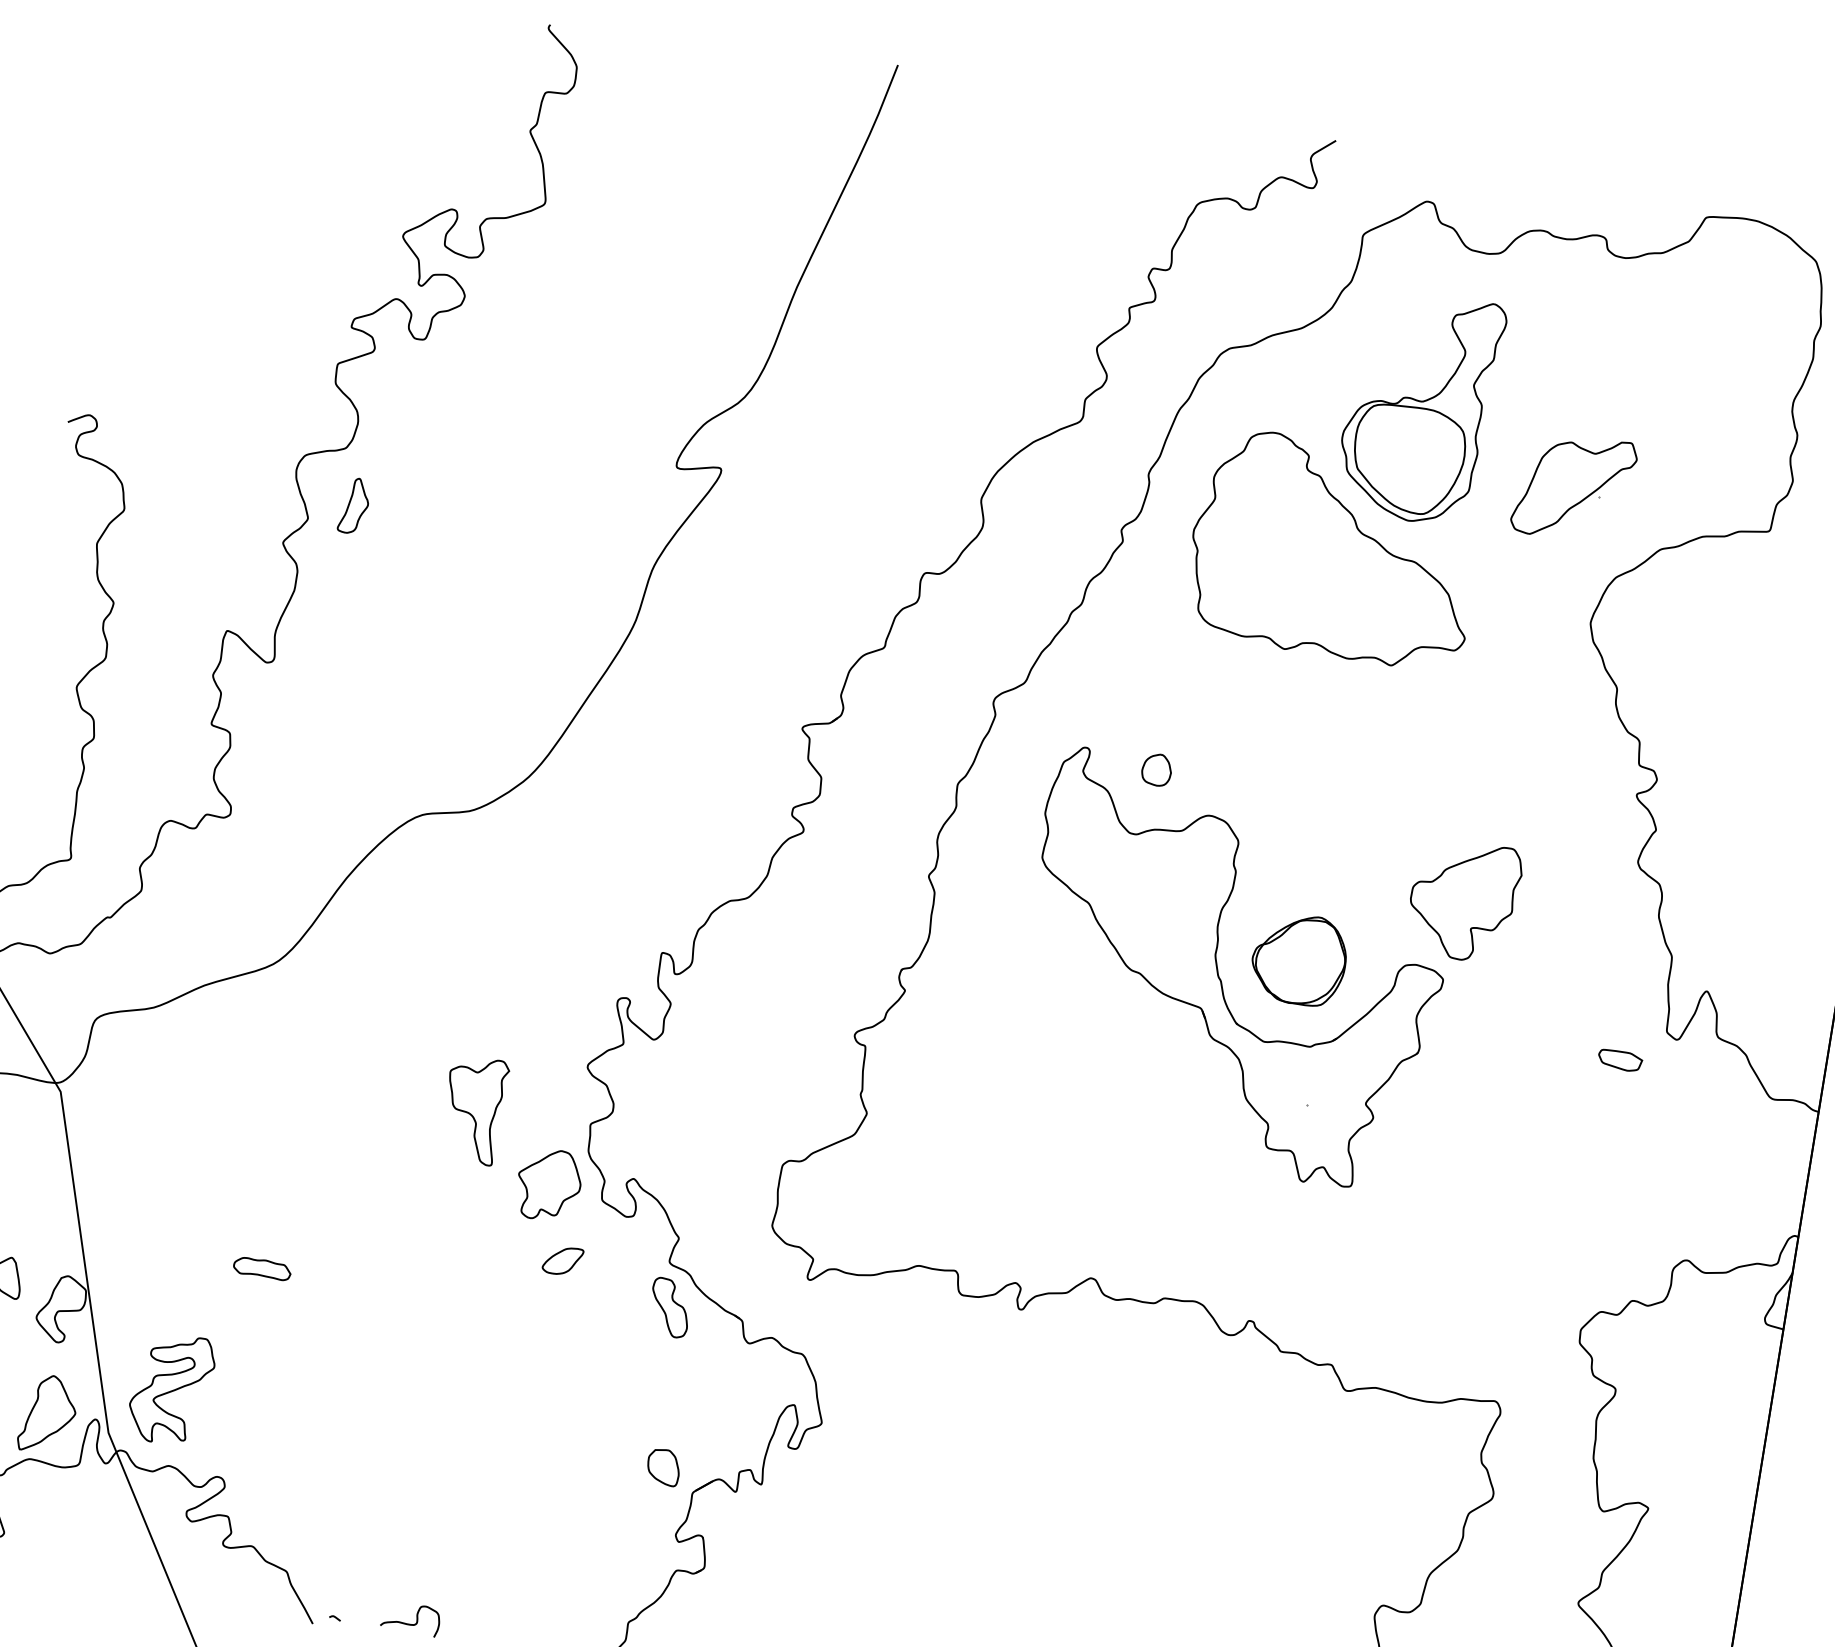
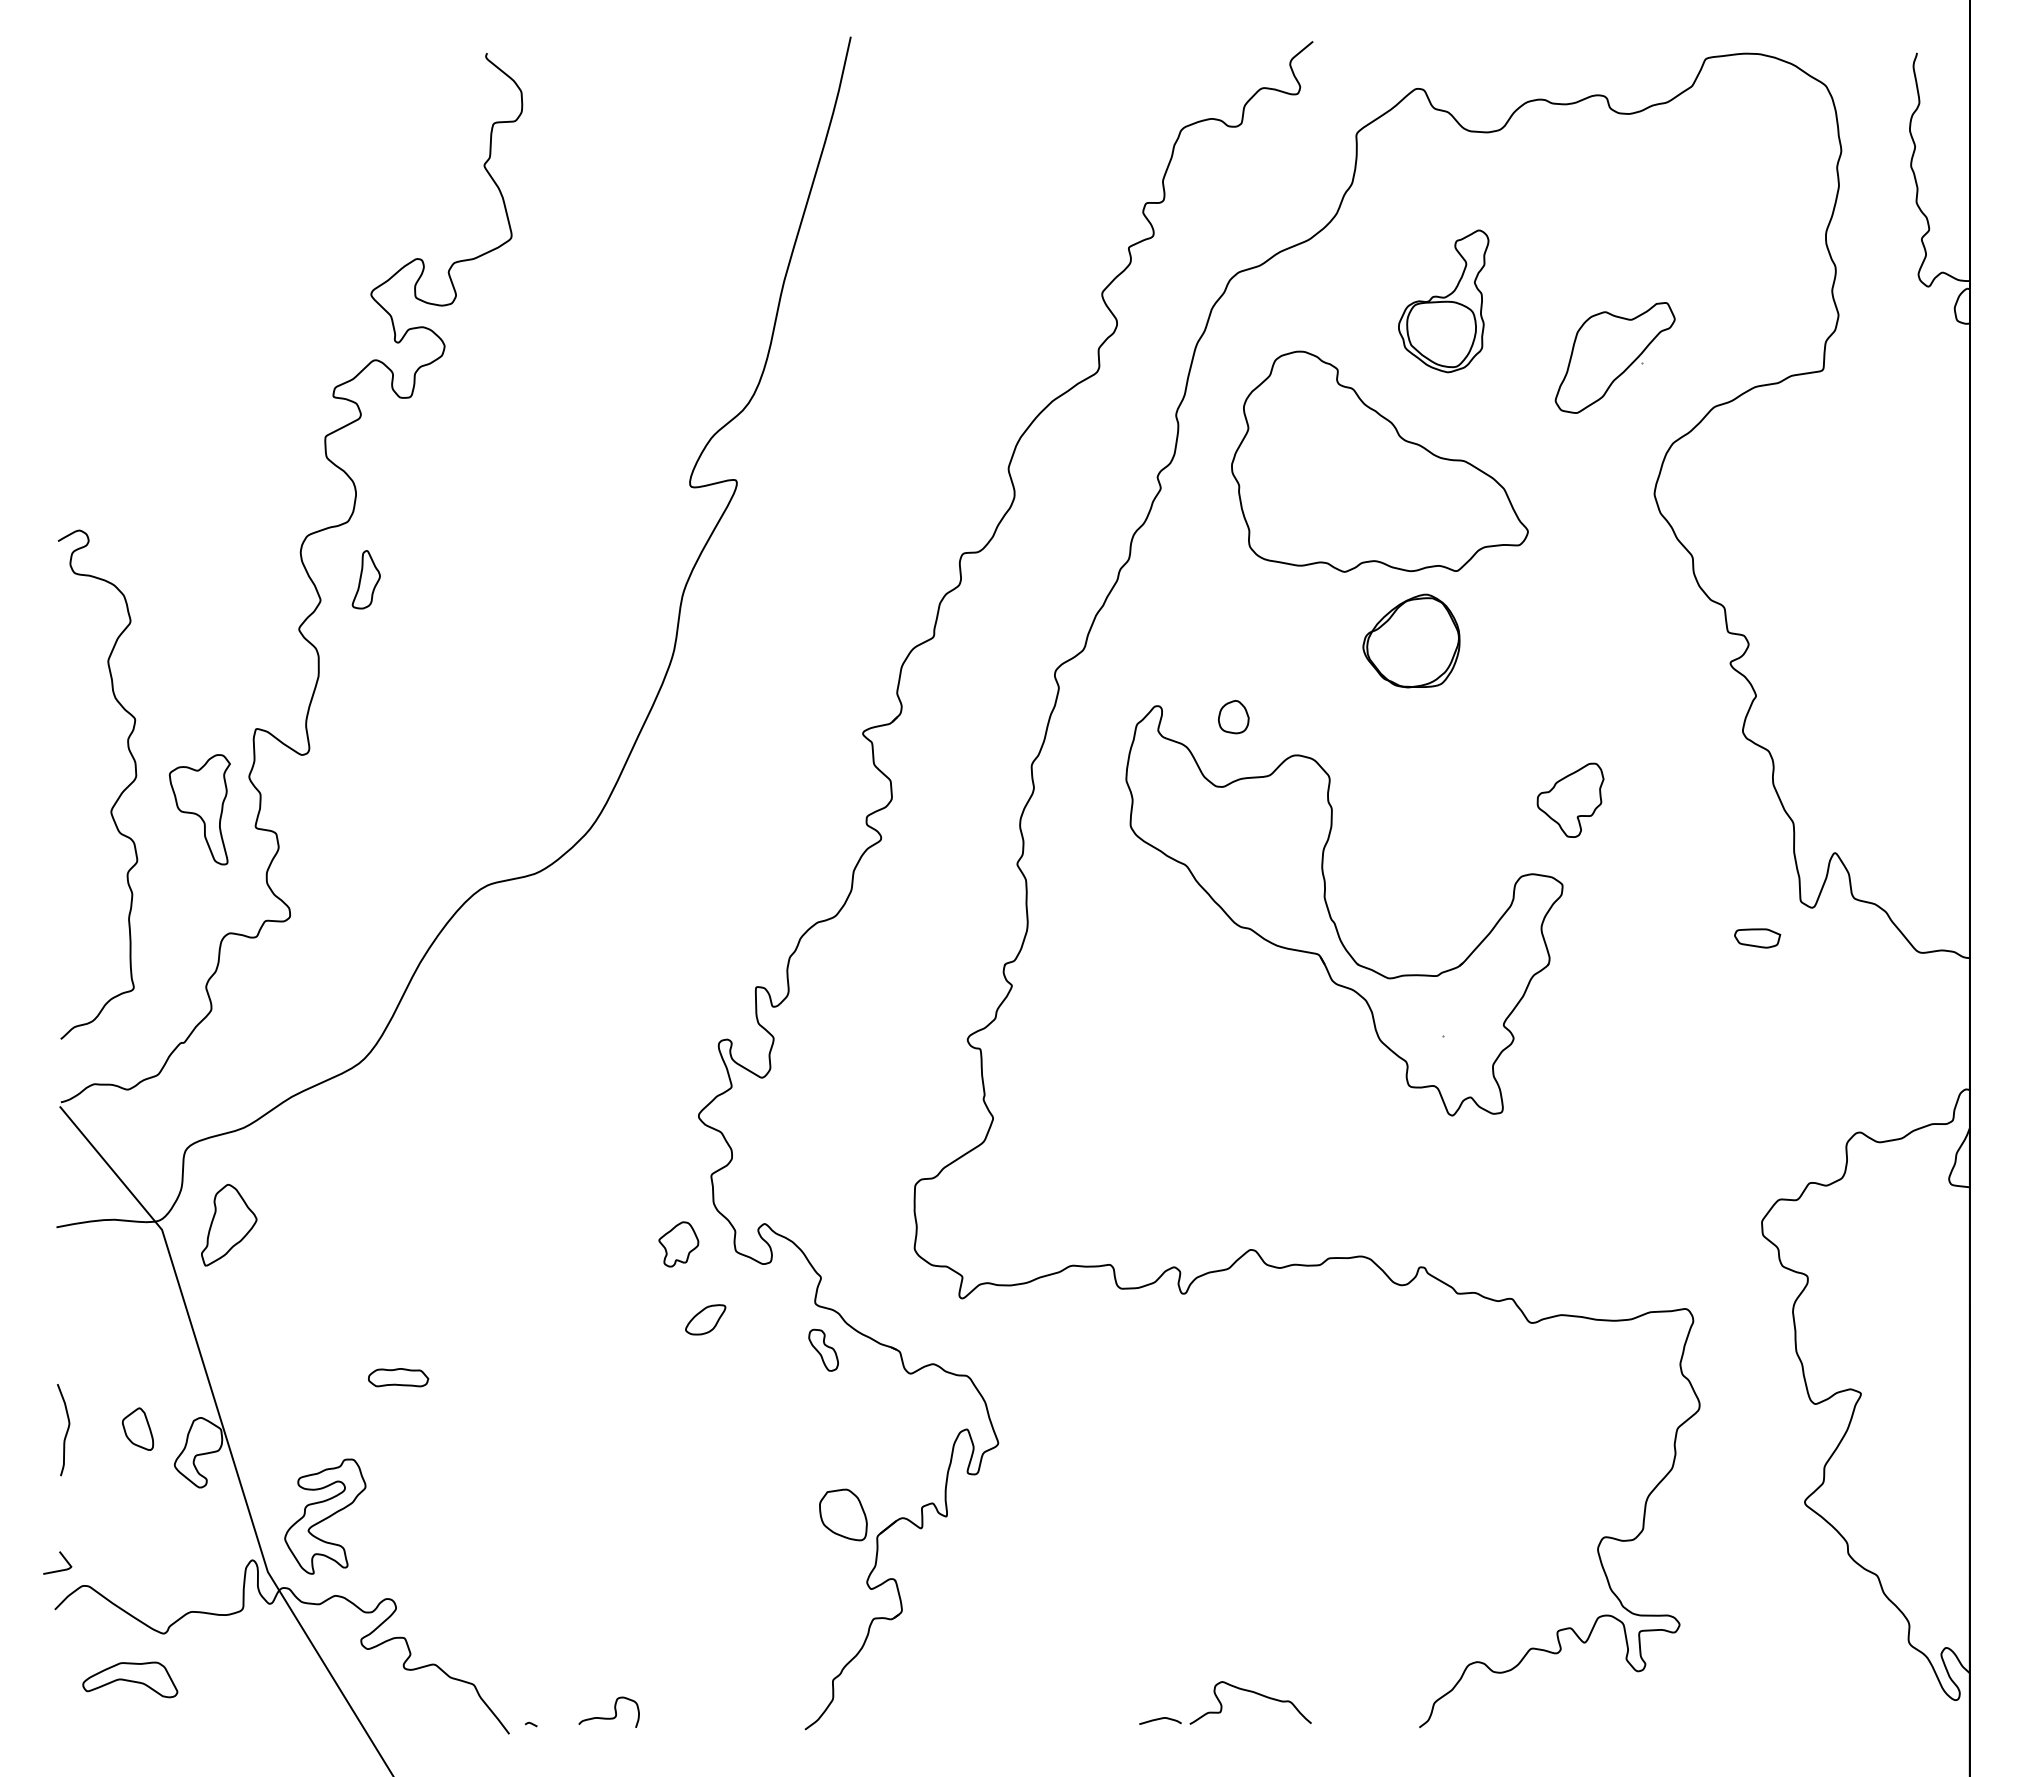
part: (1419, 407) -> (1443, 301), size x0.6
part: (1463, 900) -> (1570, 800), size x0.6
part: (1299, 958) -> (1411, 640), moved
part: (473, 1109) -> (199, 809), moved
part: (548, 1185) -> (678, 1244), size x0.6
part: (670, 1308) -> (823, 1350), size x0.7
part: (48, 1414) -> (229, 1225), moved
part: (663, 1466) -> (843, 1514), size x1.4

